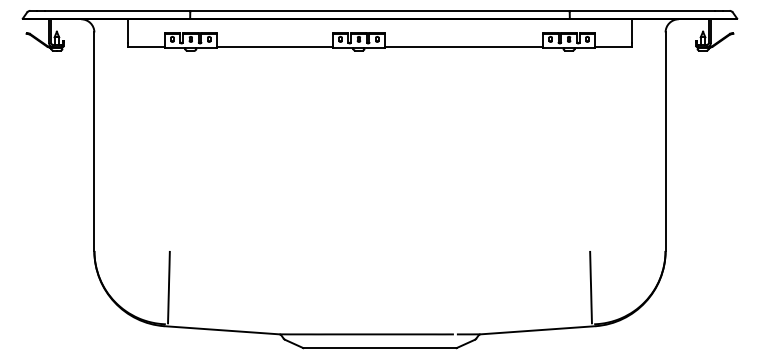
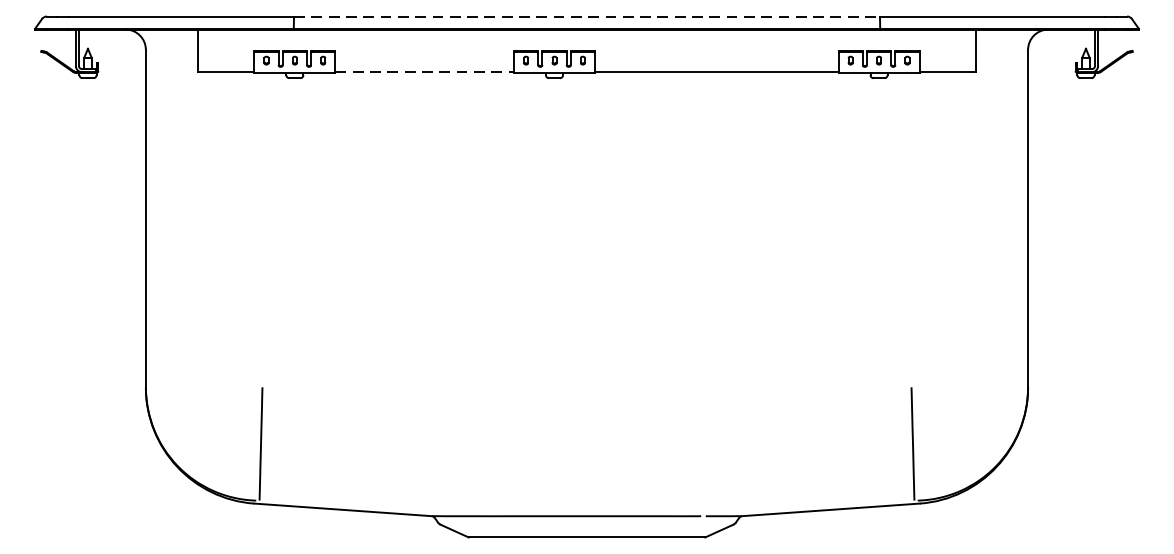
line: (379, 10) -> (586, 15), solid -> dashed
line: (274, 46) -> (424, 71), solid -> dashed

